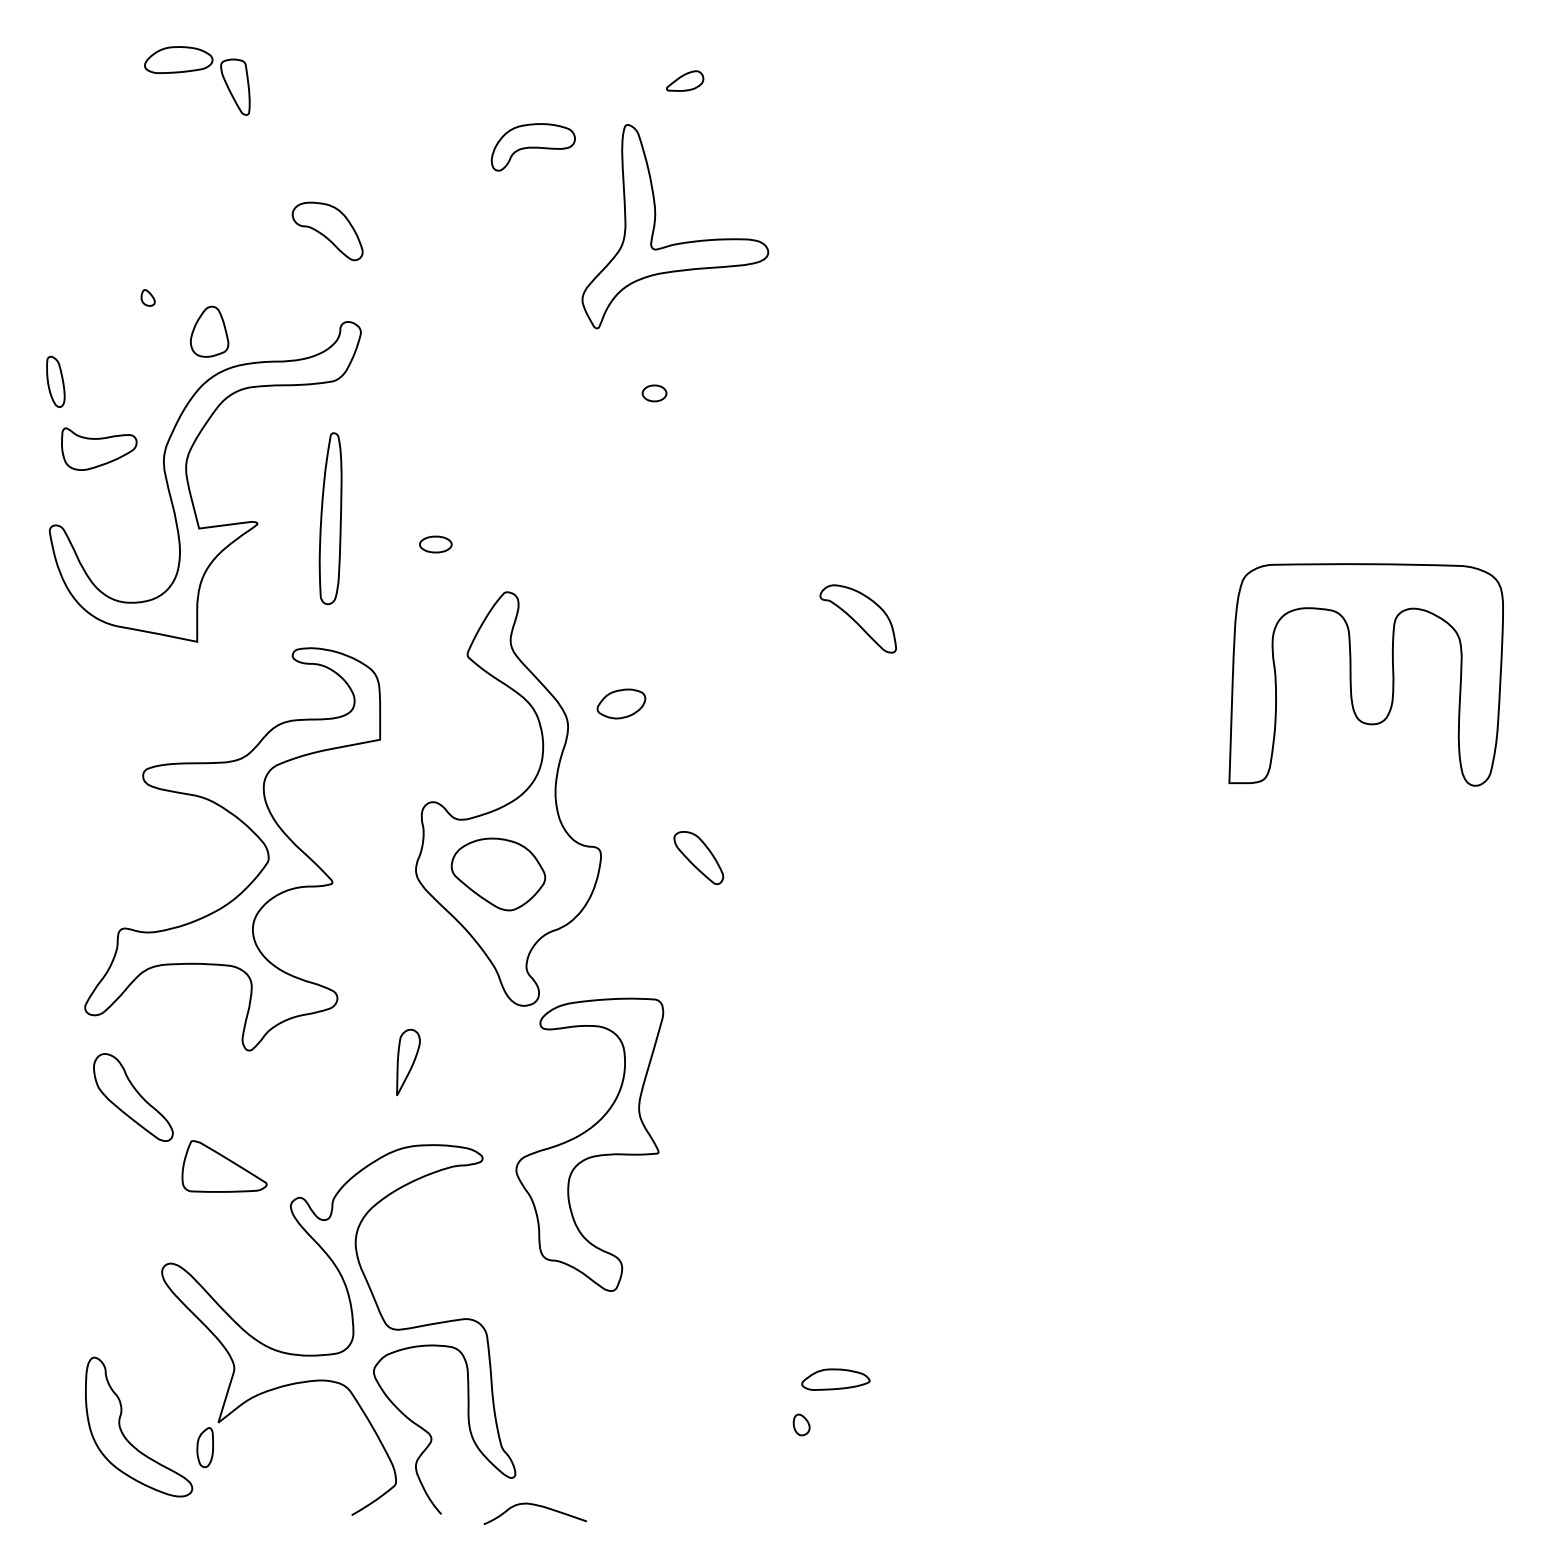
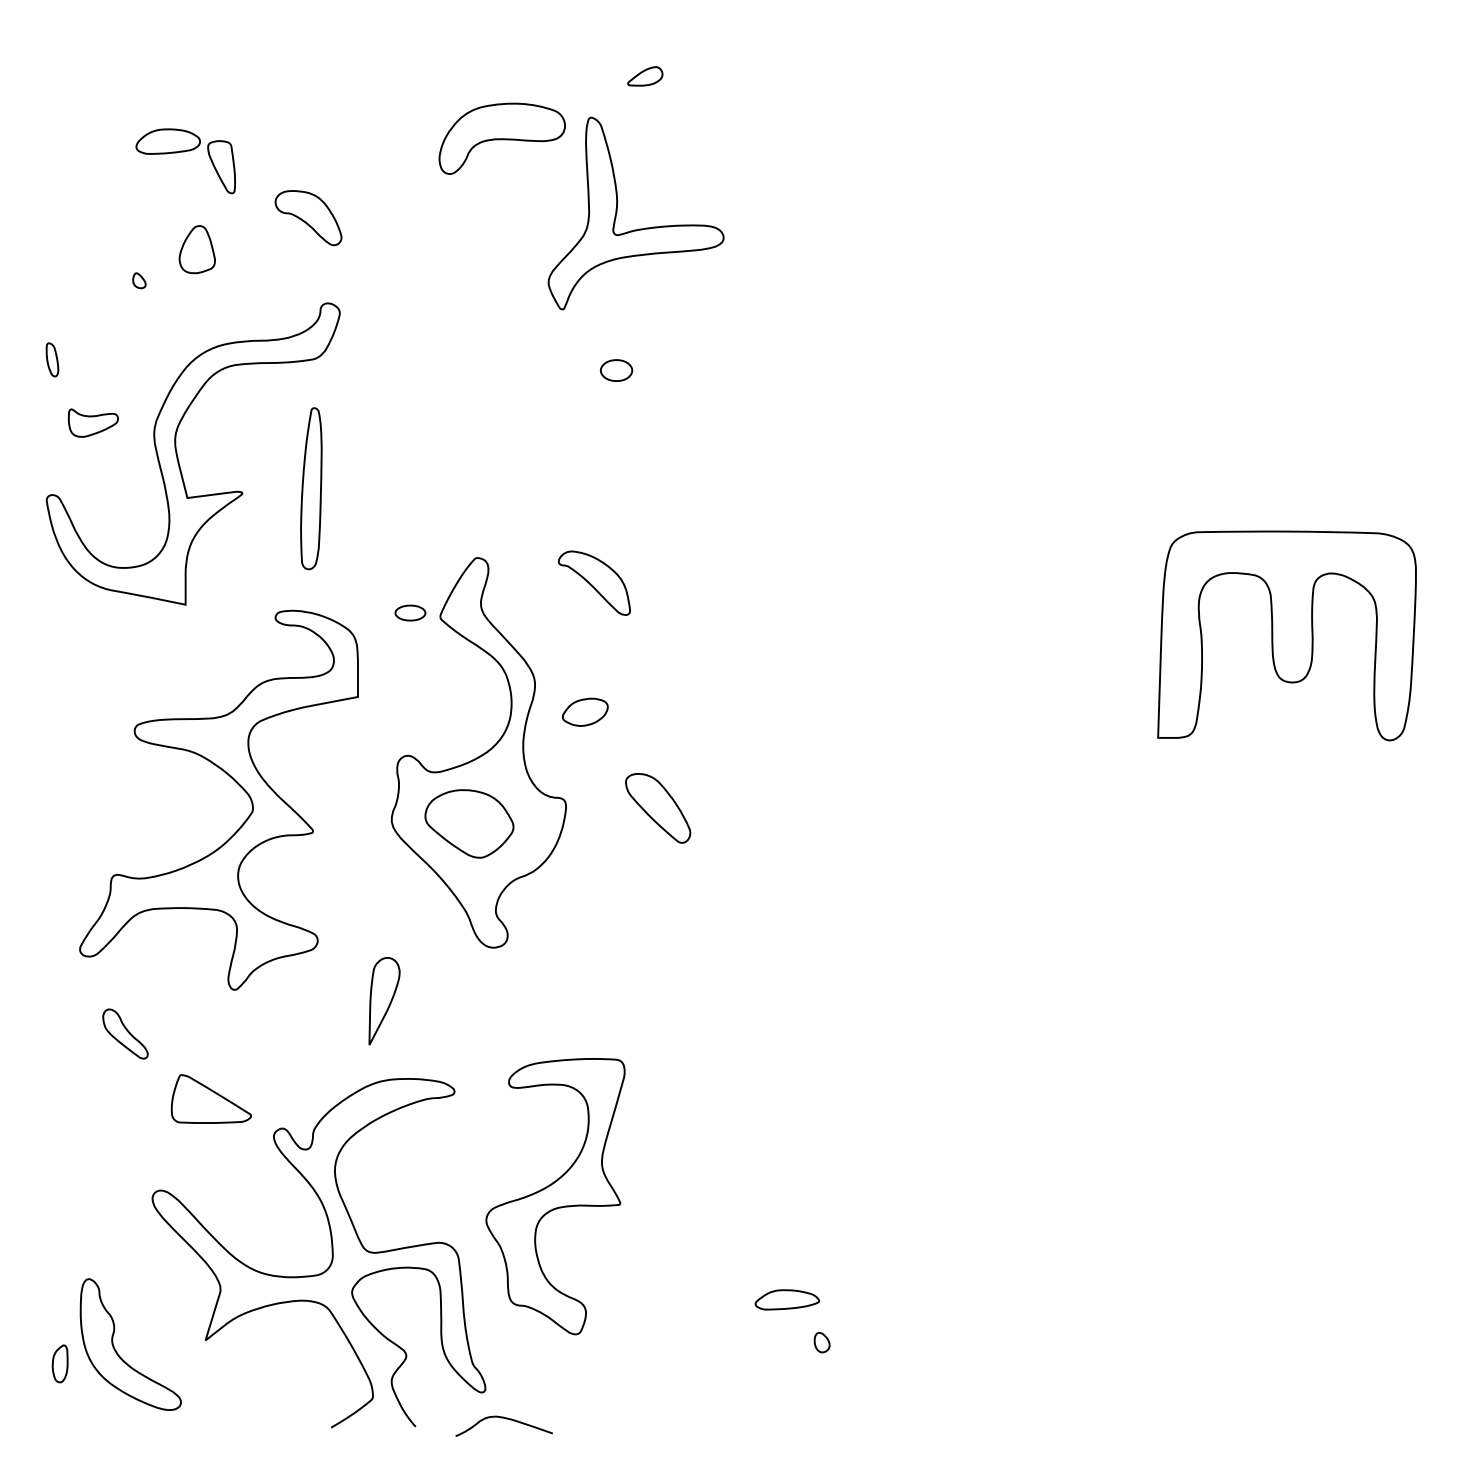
part: (196, 71) -> (184, 152), moved
part: (533, 146) -> (502, 138), size x1.6
part: (208, 331) -> (196, 249), moved
part: (55, 381) -> (52, 359), size x0.7
part: (654, 393) -> (616, 370), size x1.4
part: (99, 448) -> (93, 422), size x0.7
part: (435, 543) -> (410, 612), moved
part: (857, 618) -> (593, 582), moved
part: (621, 703) -> (585, 711), moved
part: (699, 858) -> (658, 808), size x1.4
part: (408, 1061) -> (384, 1000), size x1.4
part: (133, 1096) -> (125, 1033), size x0.6
part: (589, 1144) -> (555, 1196), moved
part: (801, 1424) -> (821, 1342), moved
part: (204, 1447) -> (59, 1363), moved

